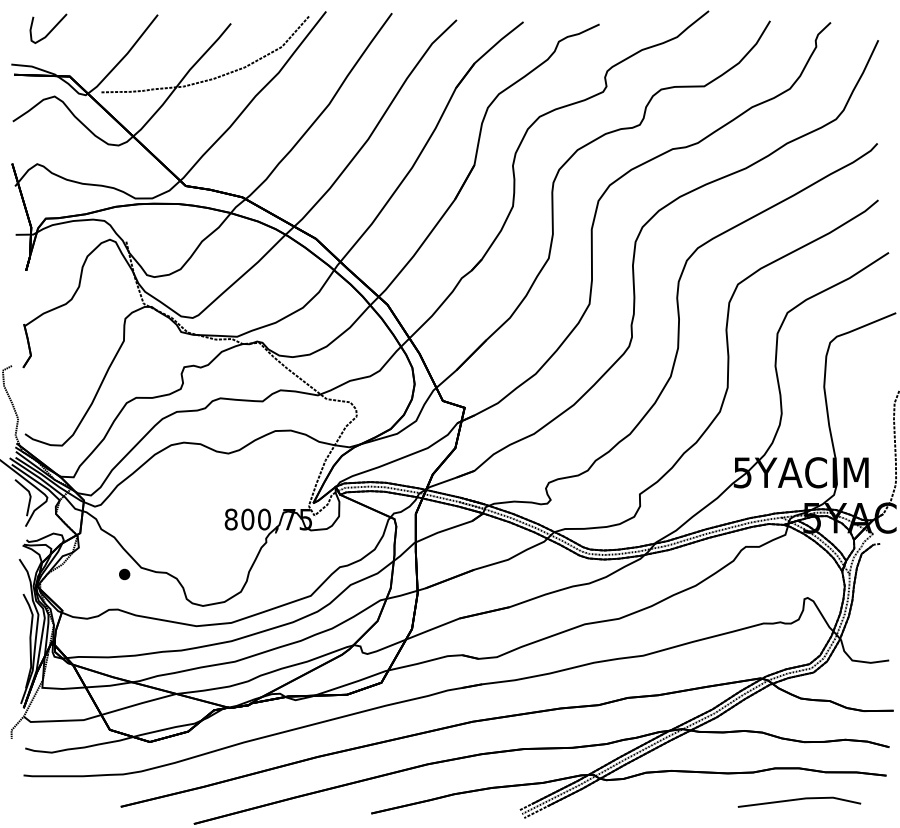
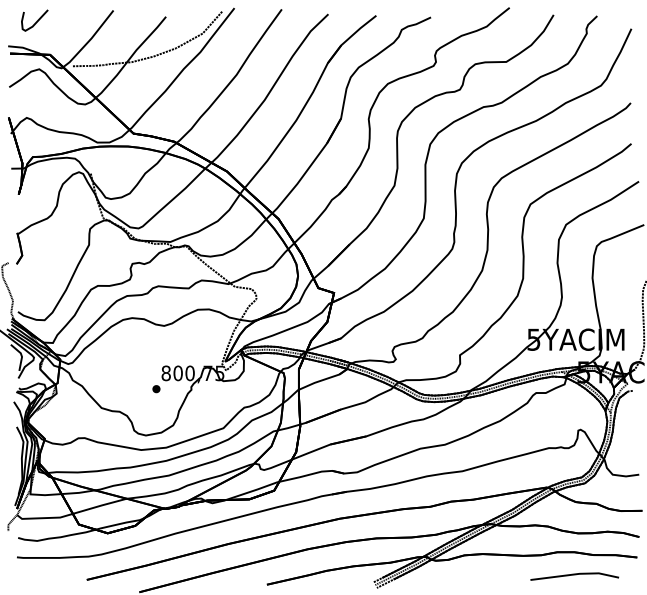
part: (124, 574) -> (156, 389), moved

